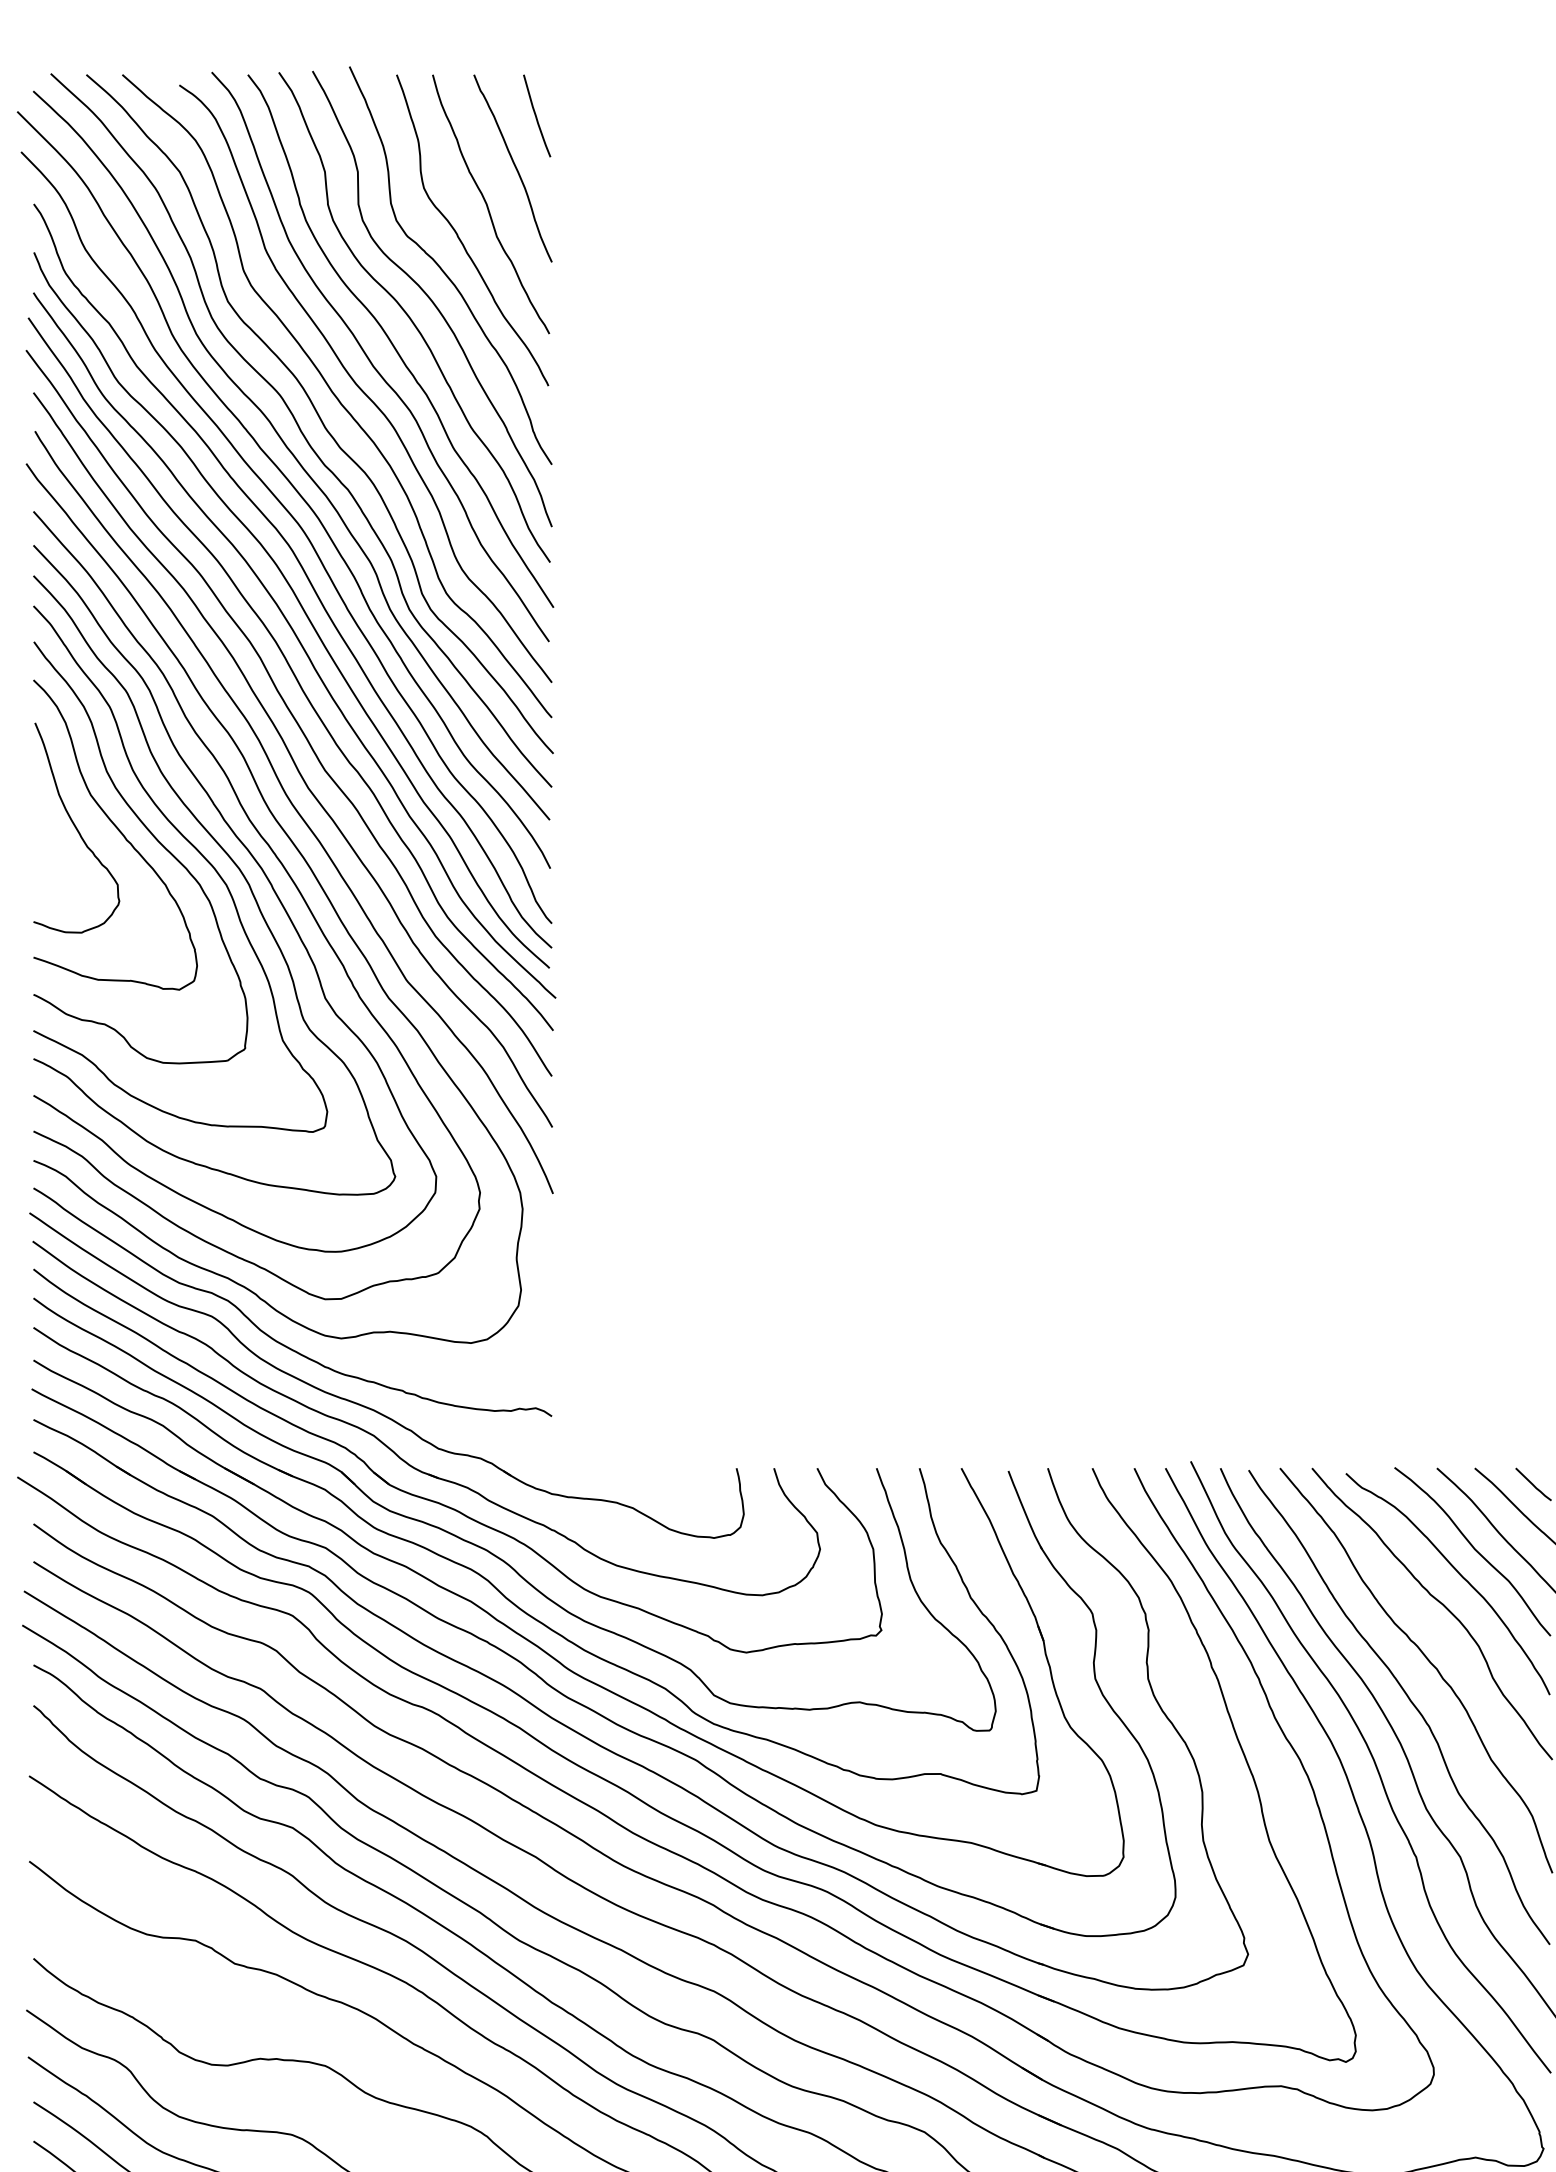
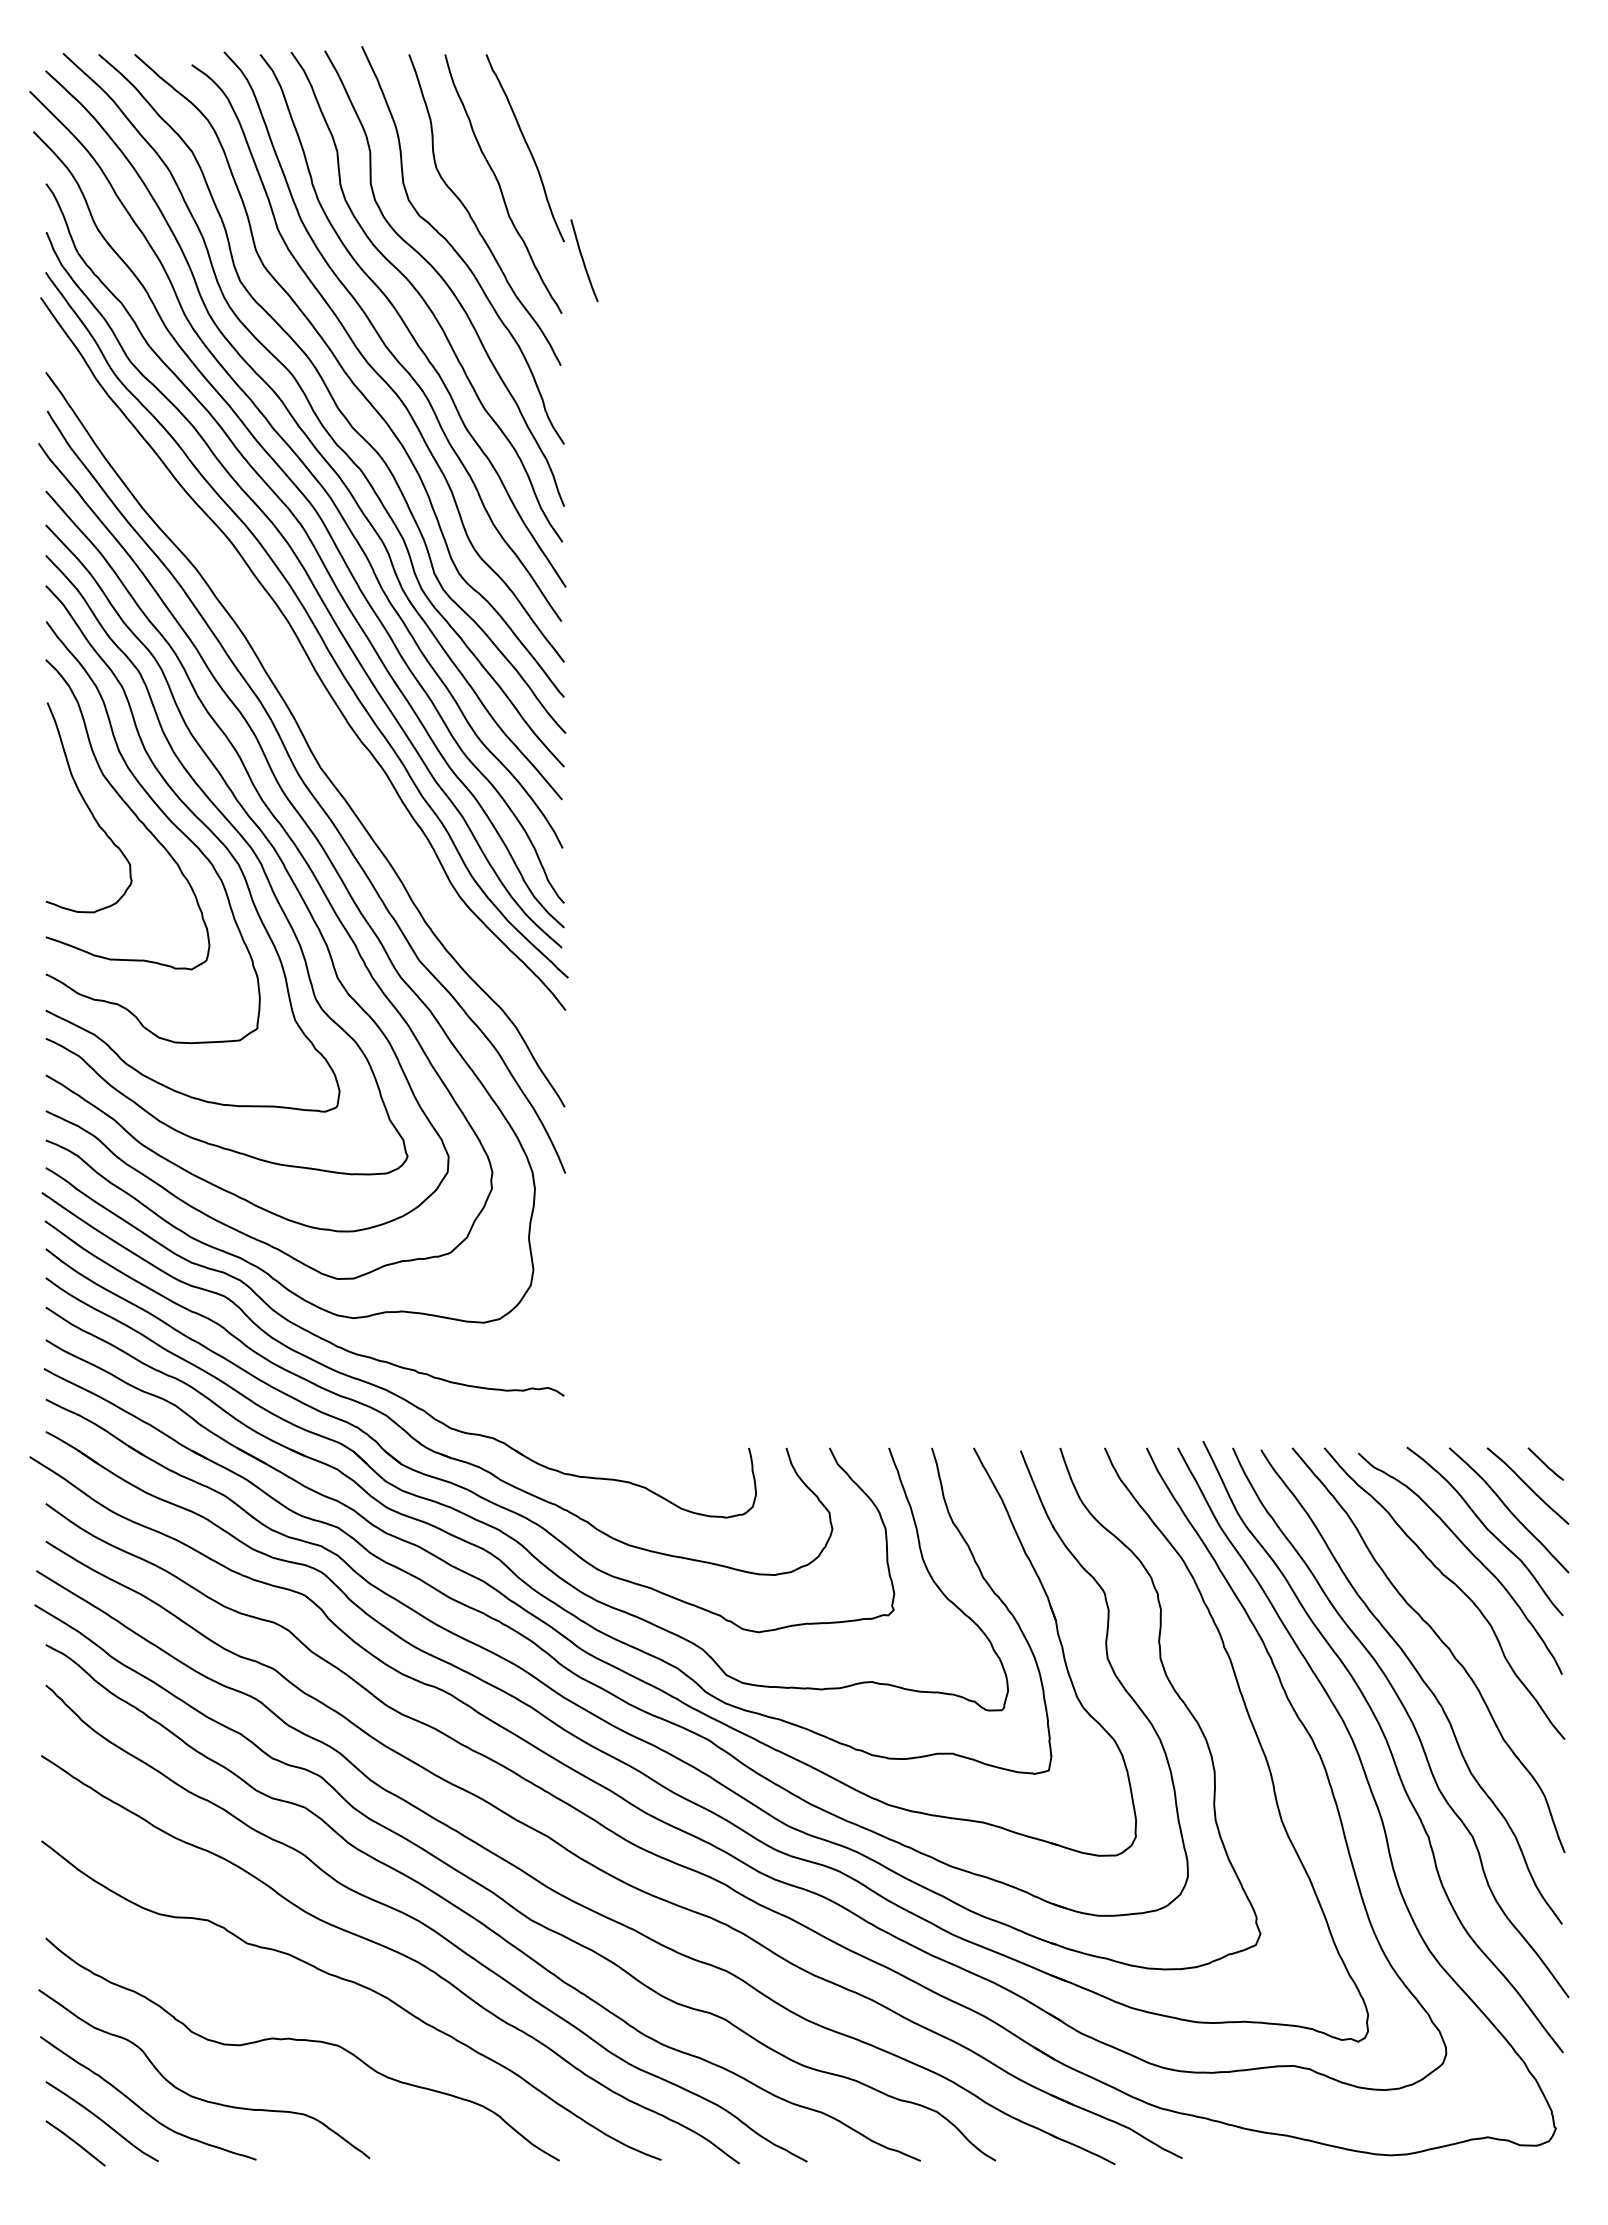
curve: (537, 115) -> (584, 260), moved
curve: (289, 711) -> (301, 691), removed

